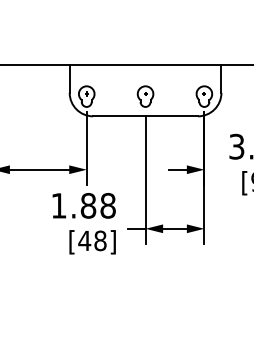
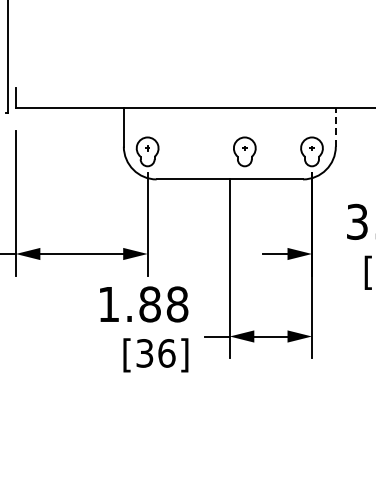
line: (221, 78) -> (335, 126), solid -> dashed
part: (145, 96) -> (244, 151), moved
text: (92, 240) -> (155, 353), [48] -> [36]

